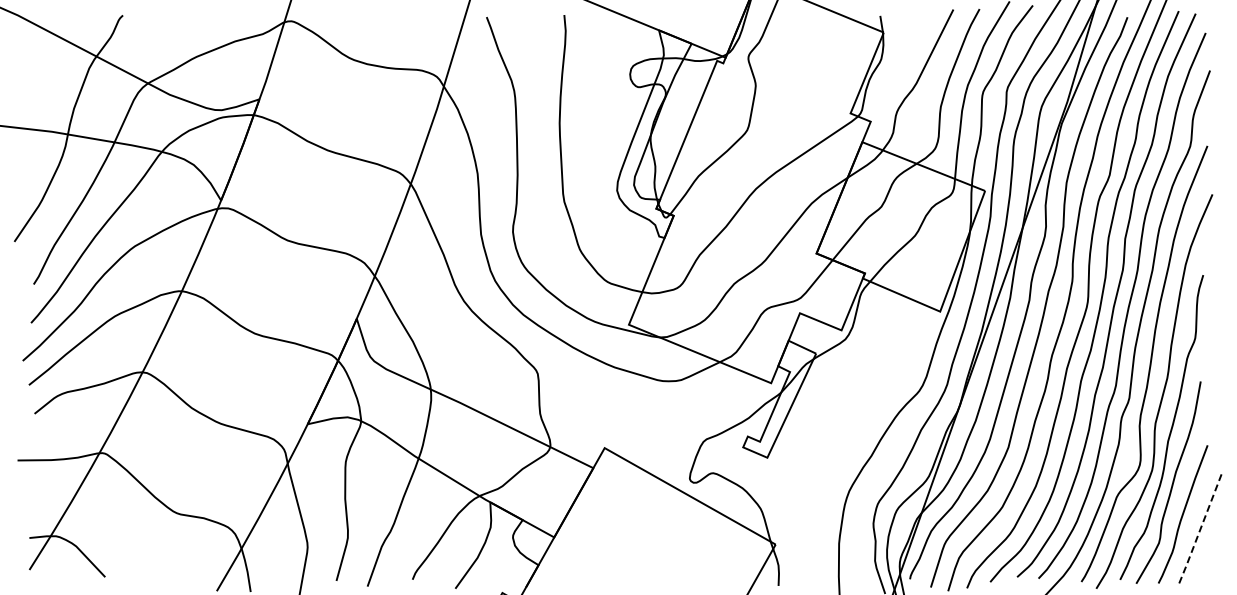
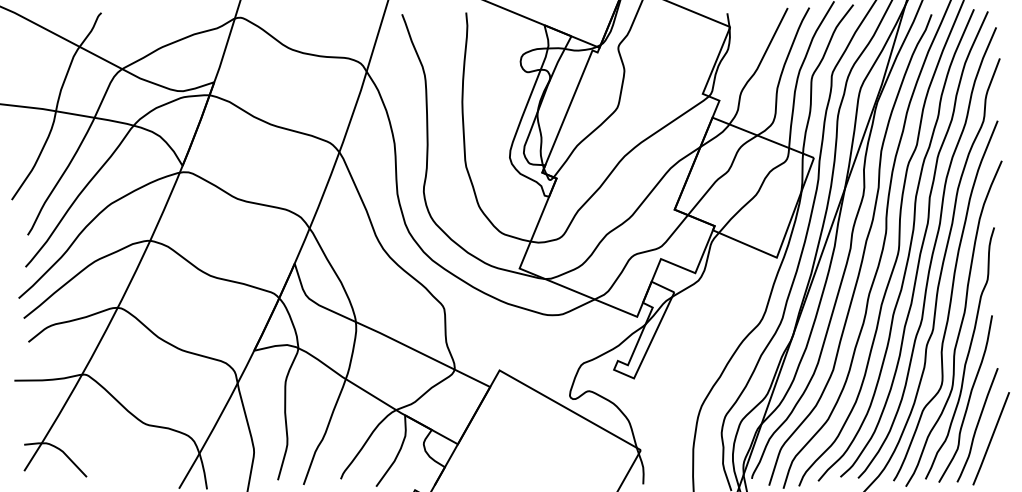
line: (1199, 532) -> (991, 440), dashed -> solid

